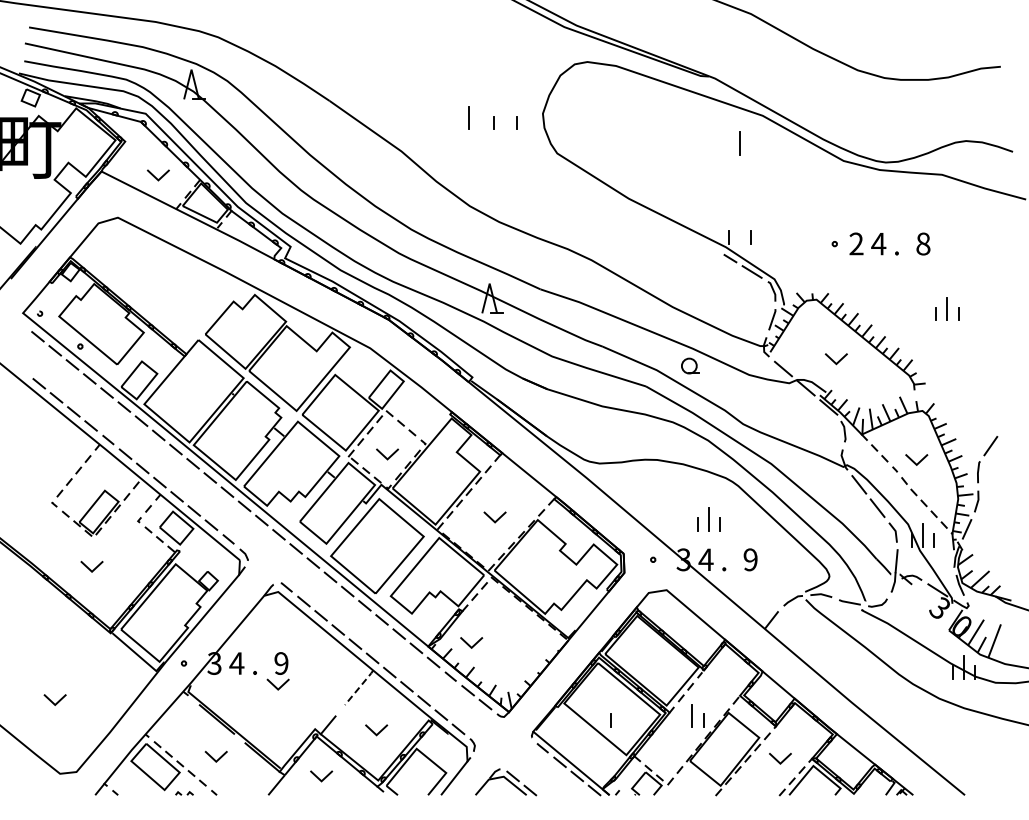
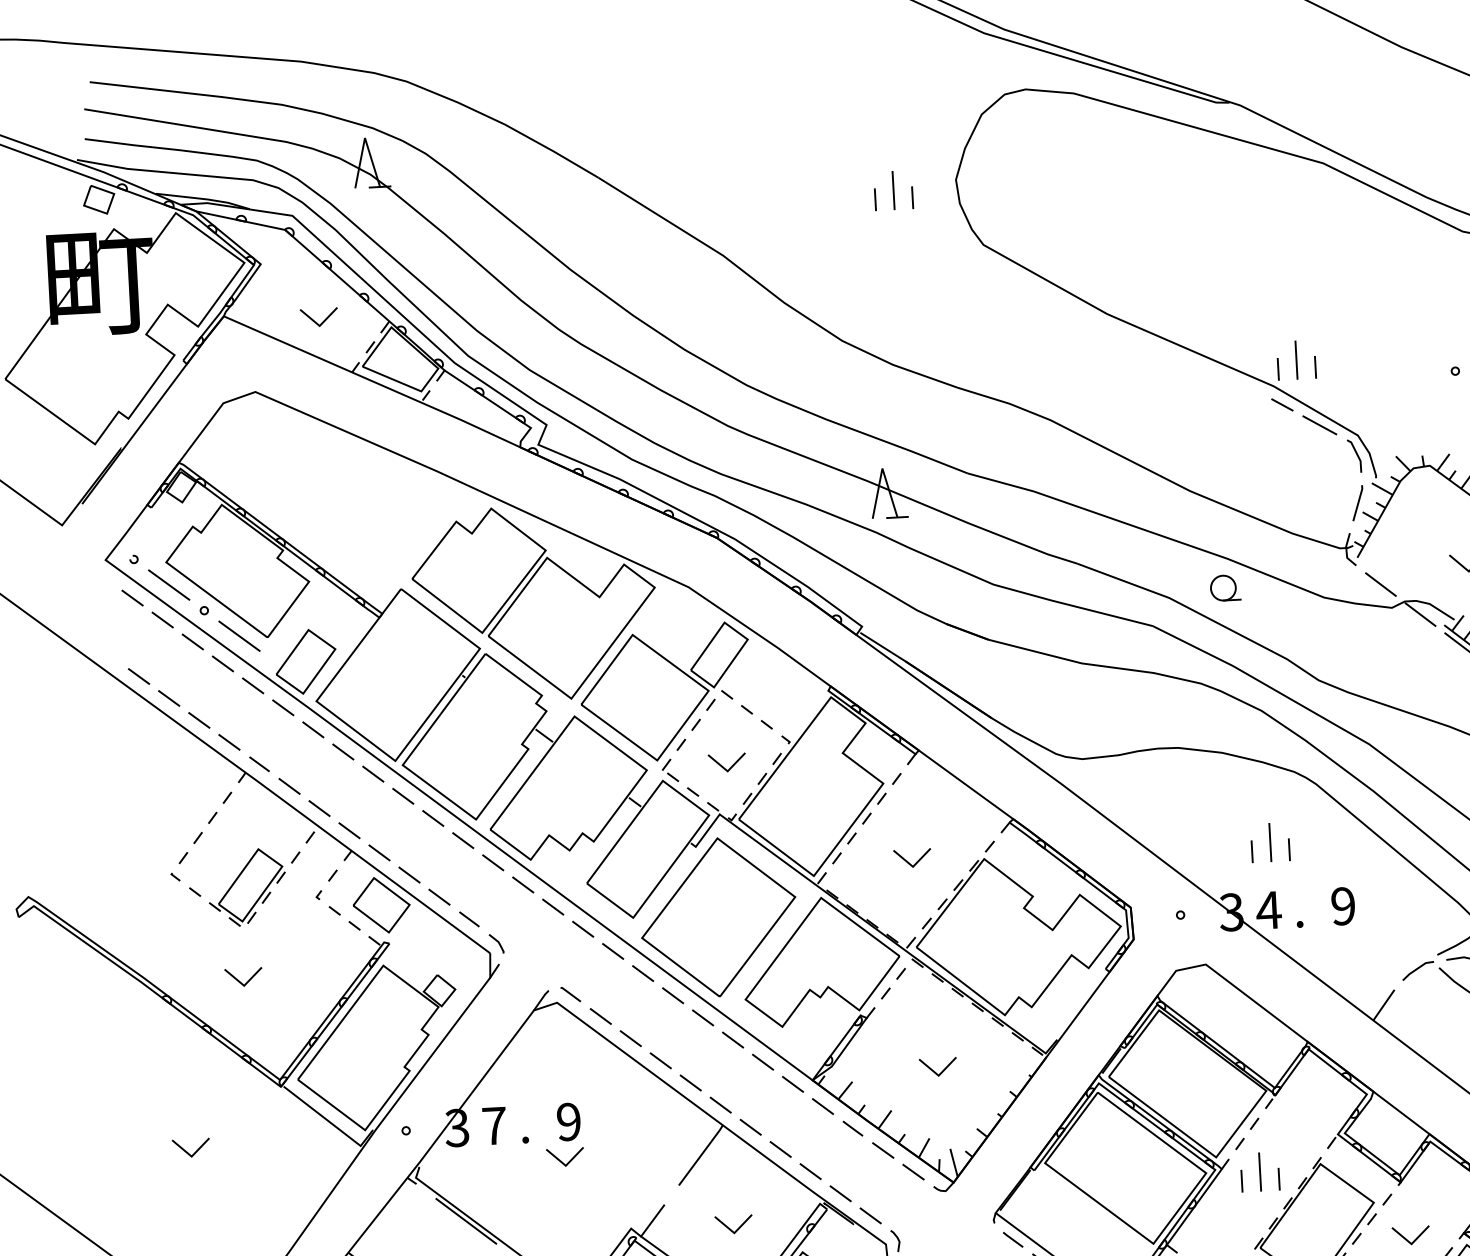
line: (468, 117) -> (892, 189), moved
line: (739, 143) -> (1295, 360), moved
line: (59, 329) -> (167, 584), added
line: (100, 362) -> (239, 635), added
line: (469, 644) -> (934, 1070), moved
text: (236, 663) -> (493, 1125), 4 -> 7
line: (359, 687) -> (701, 1154), dashed -> solid
line: (52, 701) -> (186, 1150), moved
line: (610, 720) -> (1240, 1181), moved

